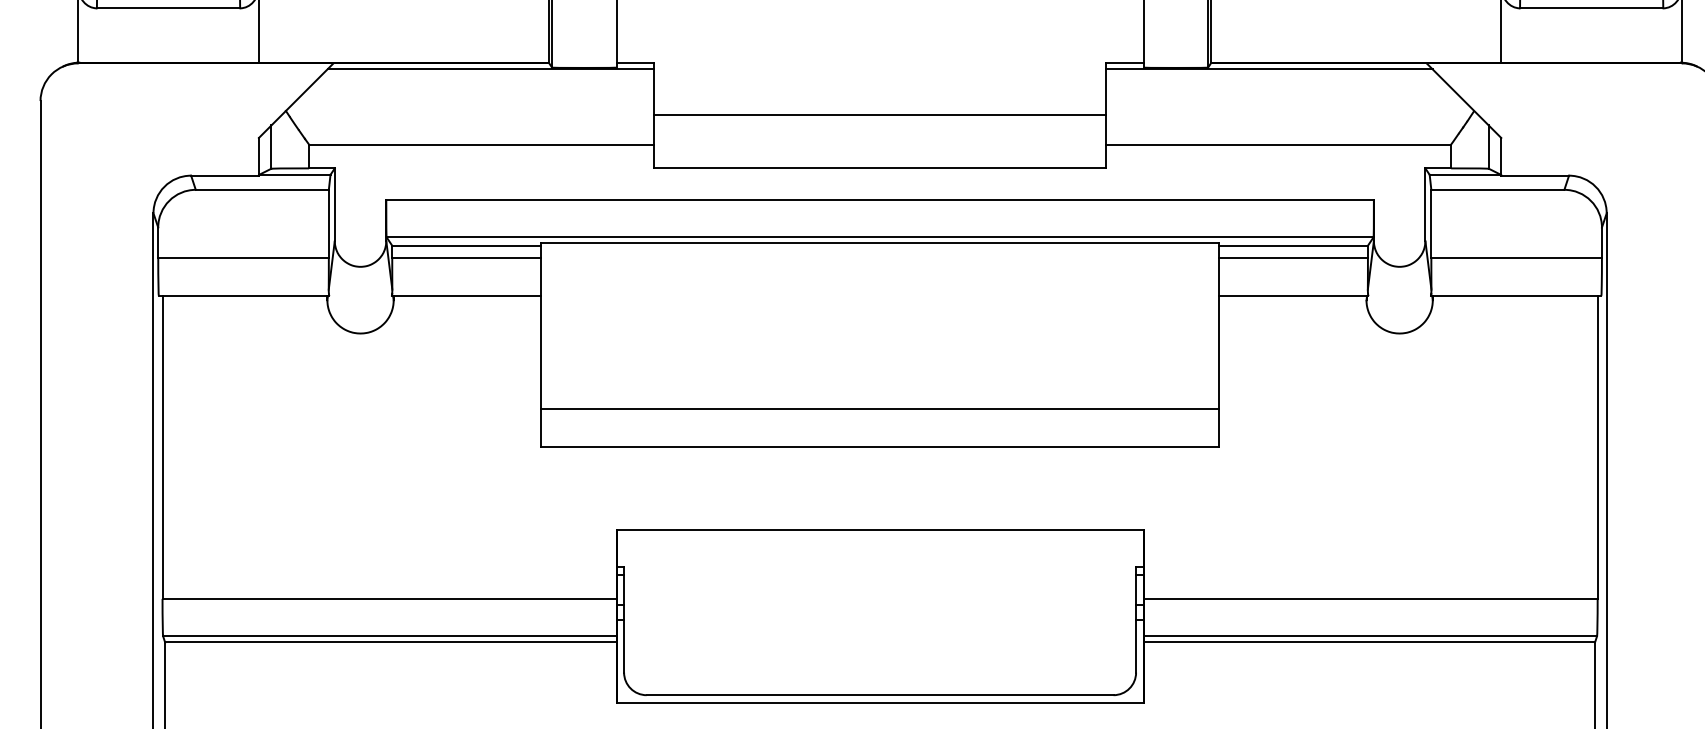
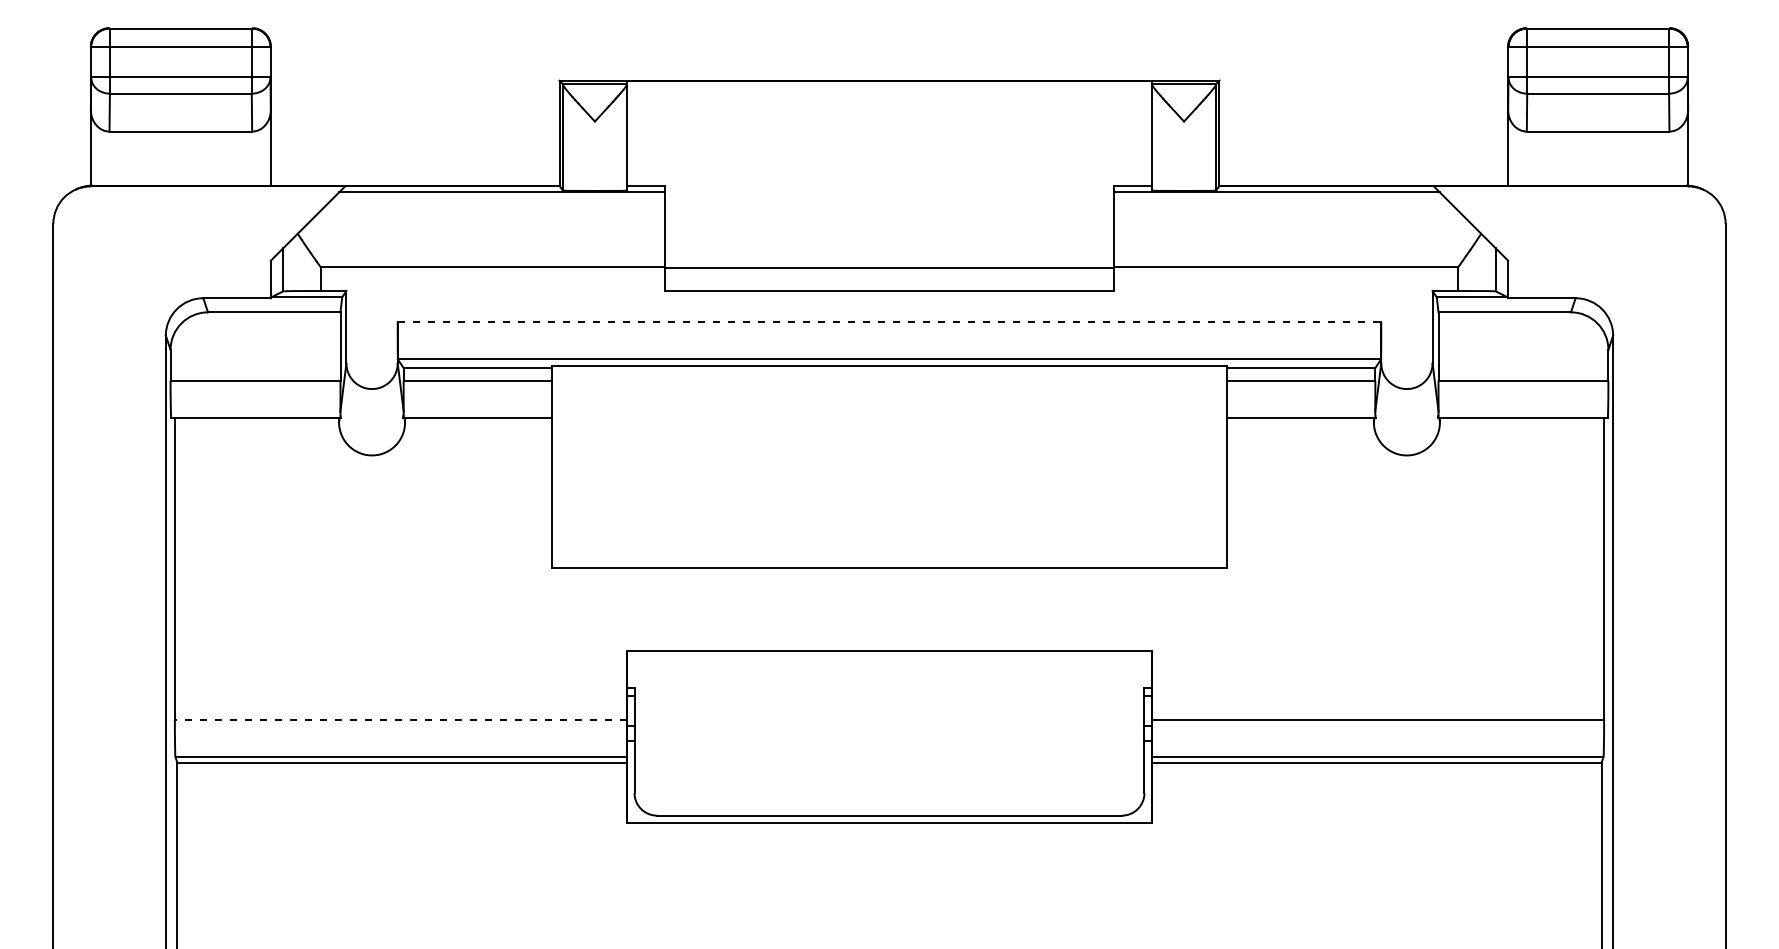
line: (880, 115) -> (889, 268), moved
line: (880, 199) -> (889, 321), solid -> dashed
line: (880, 408) -> (889, 530), removed
line: (389, 598) -> (400, 719), solid -> dashed

